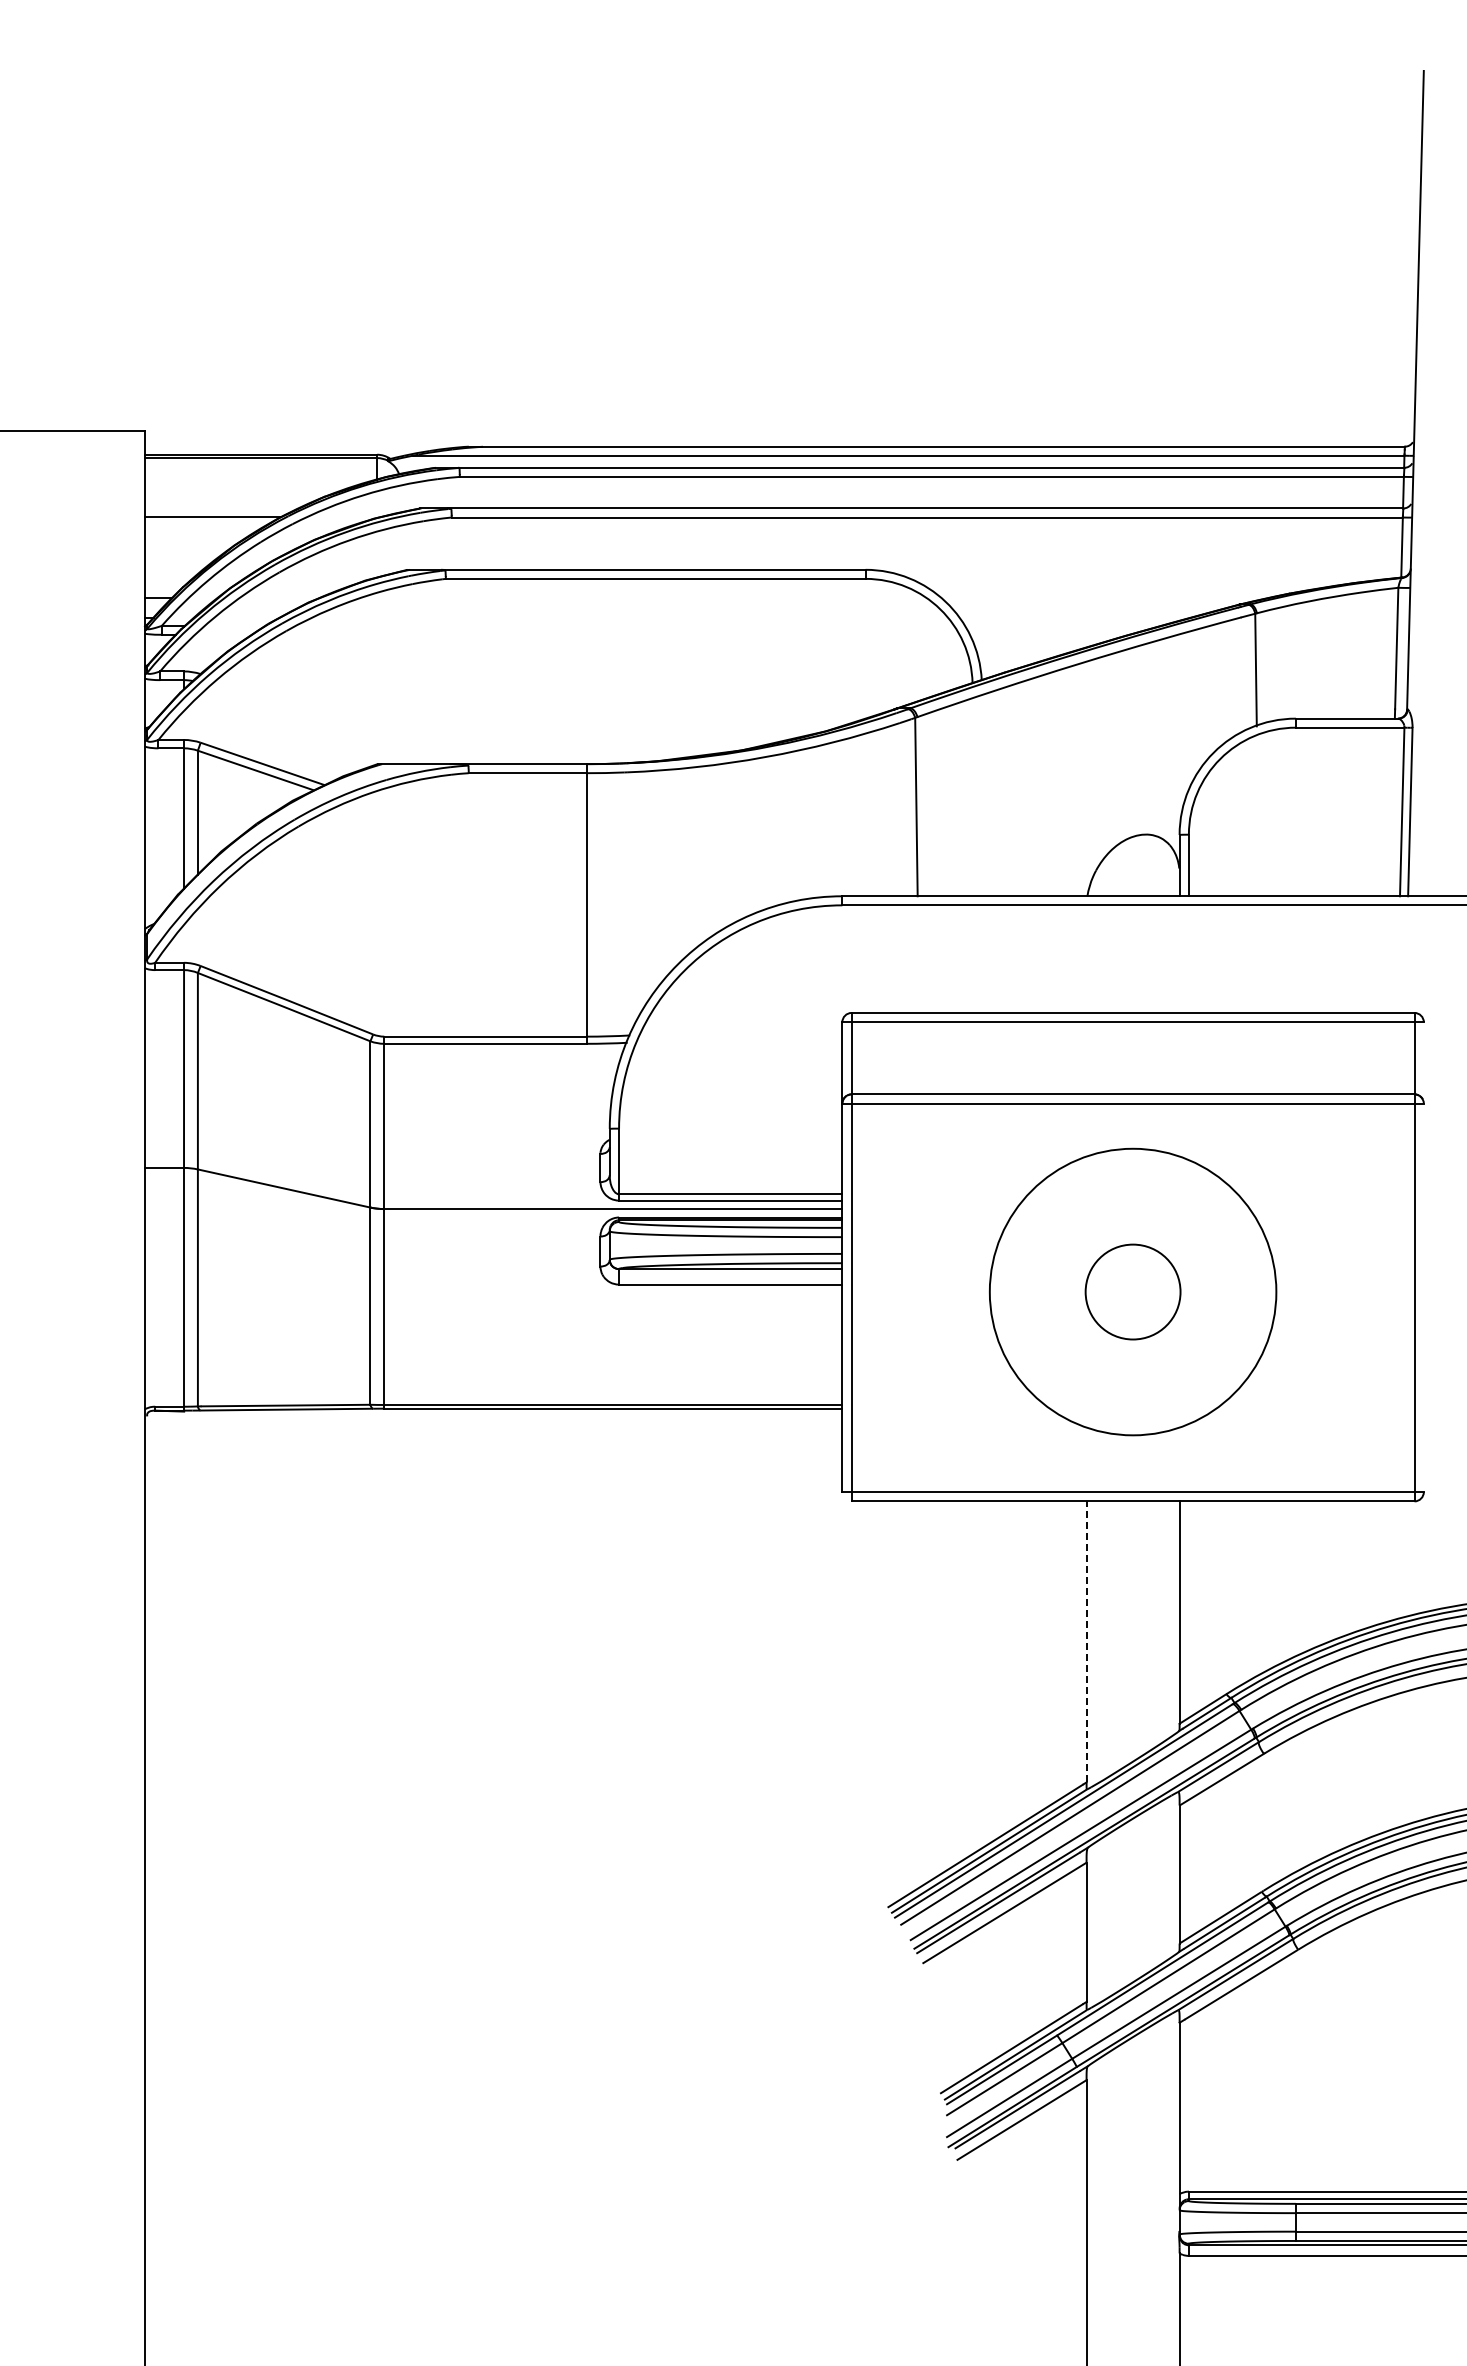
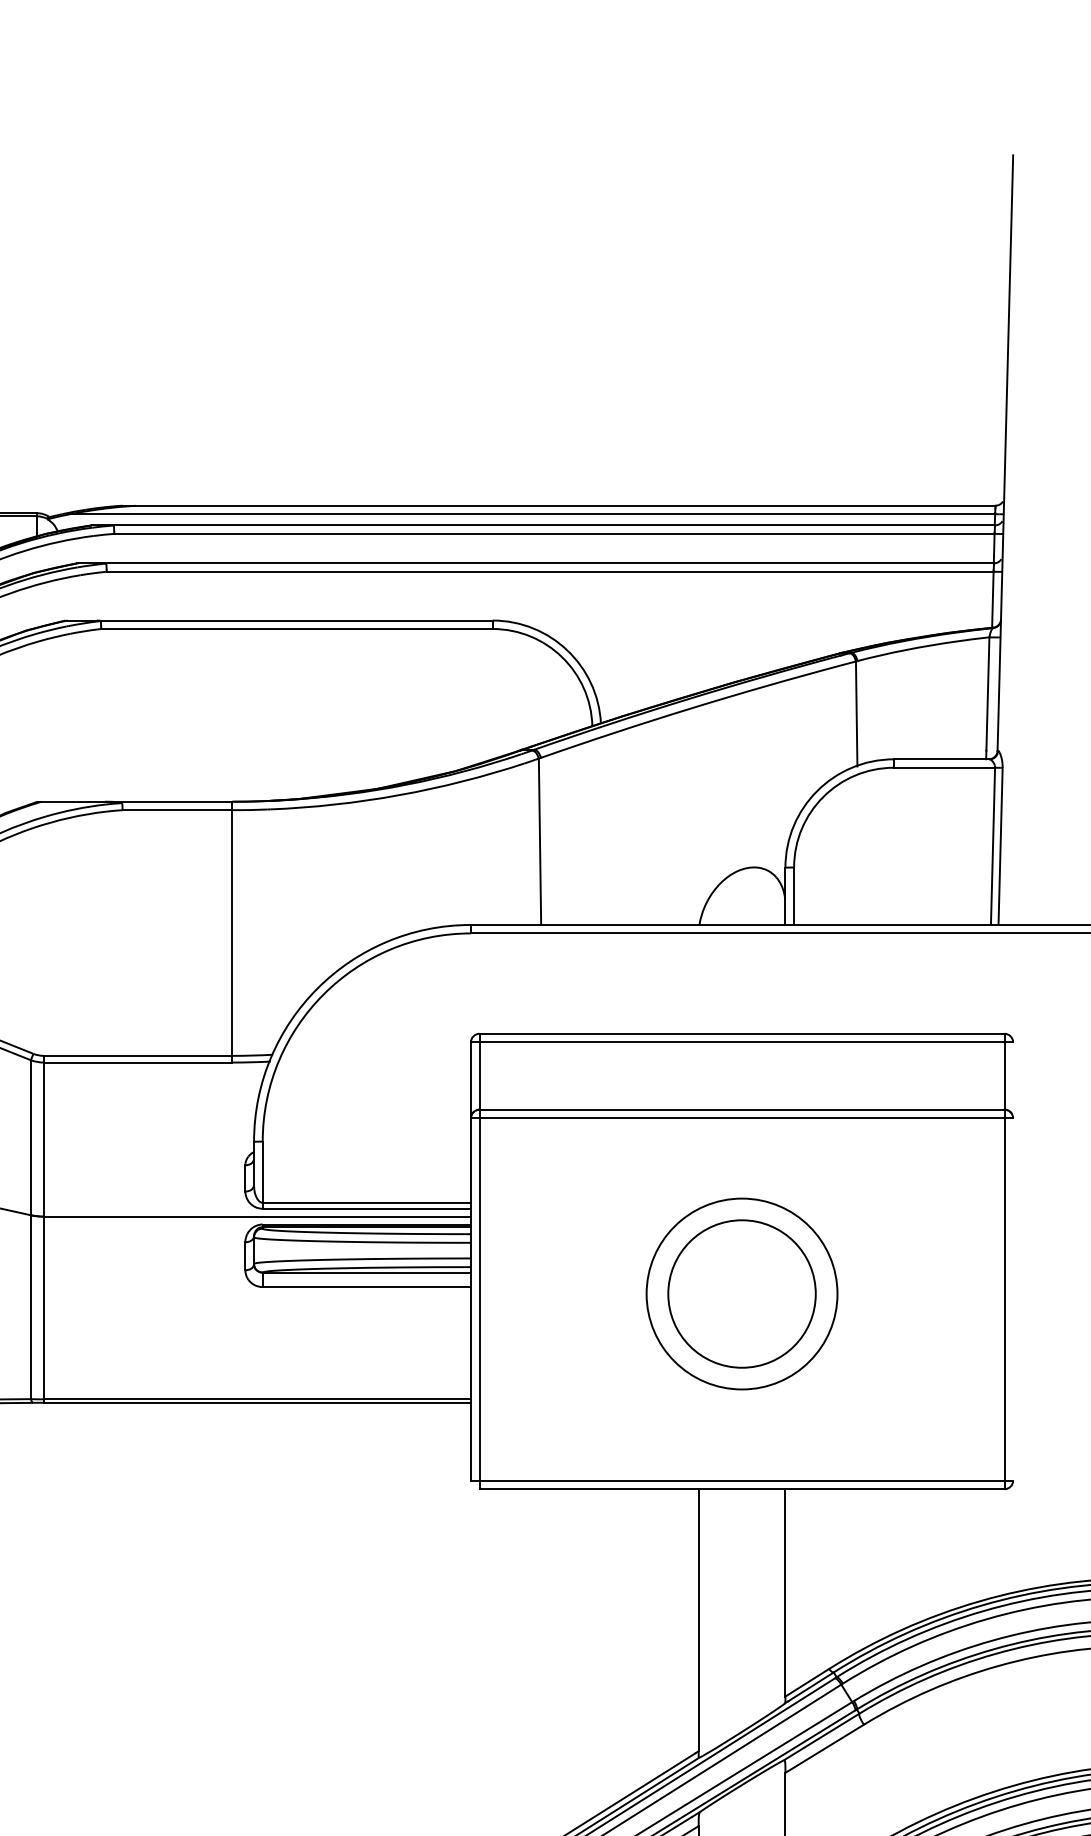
circle: (1132, 1291) -> (741, 1293), size x0.71
circle: (1133, 1291) -> (742, 1293), size x1.67
line: (1086, 1641) -> (698, 1619), dashed -> solid

